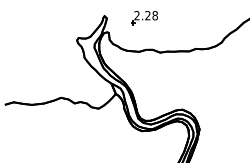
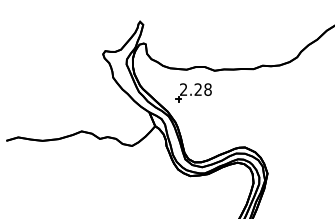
part: (144, 18) -> (193, 93), moved

